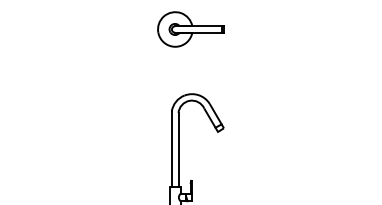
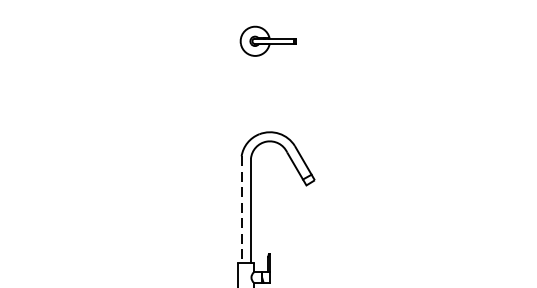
part: (190, 29) -> (267, 41), size x0.6
line: (171, 149) -> (241, 210), solid -> dashed

